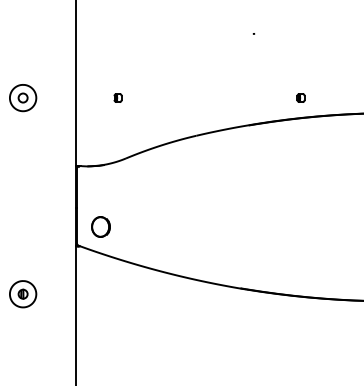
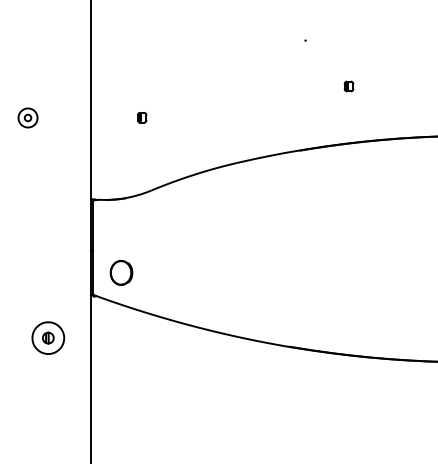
part: (300, 97) -> (348, 85), moved
part: (23, 98) -> (28, 118), size x0.6
part: (23, 294) -> (48, 338), moved

